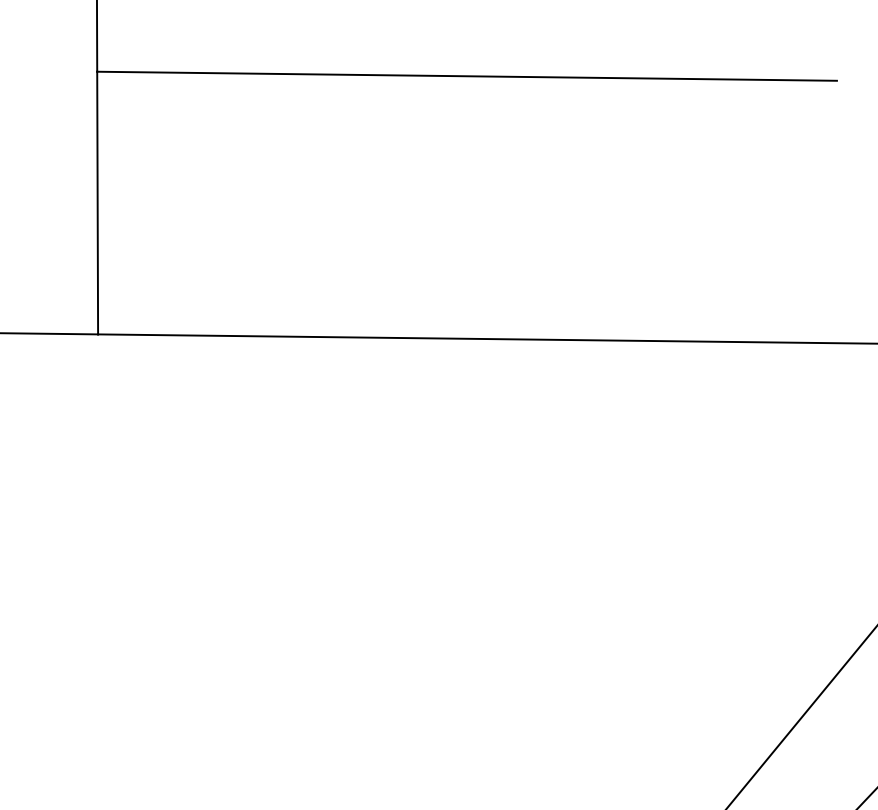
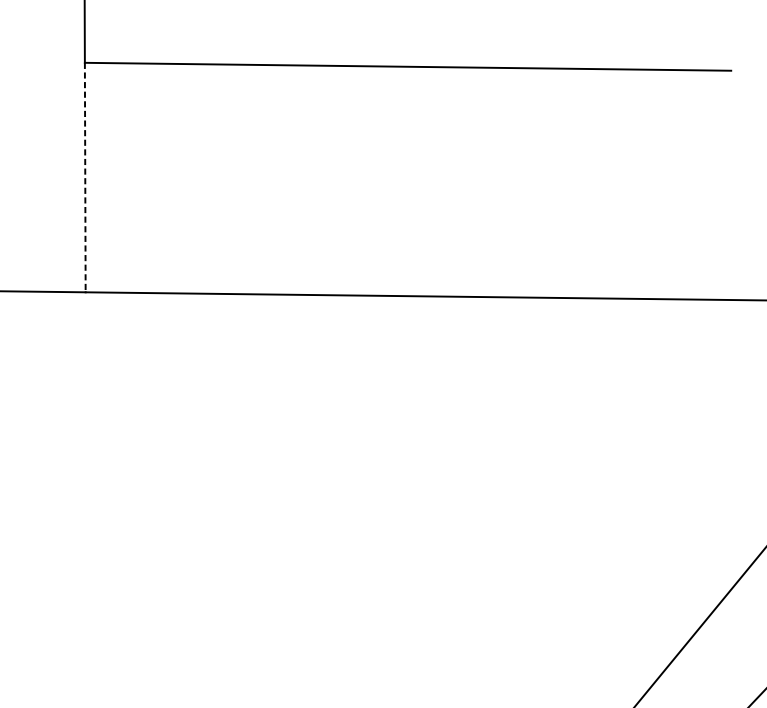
line: (97, 203) -> (85, 177), solid -> dashed

